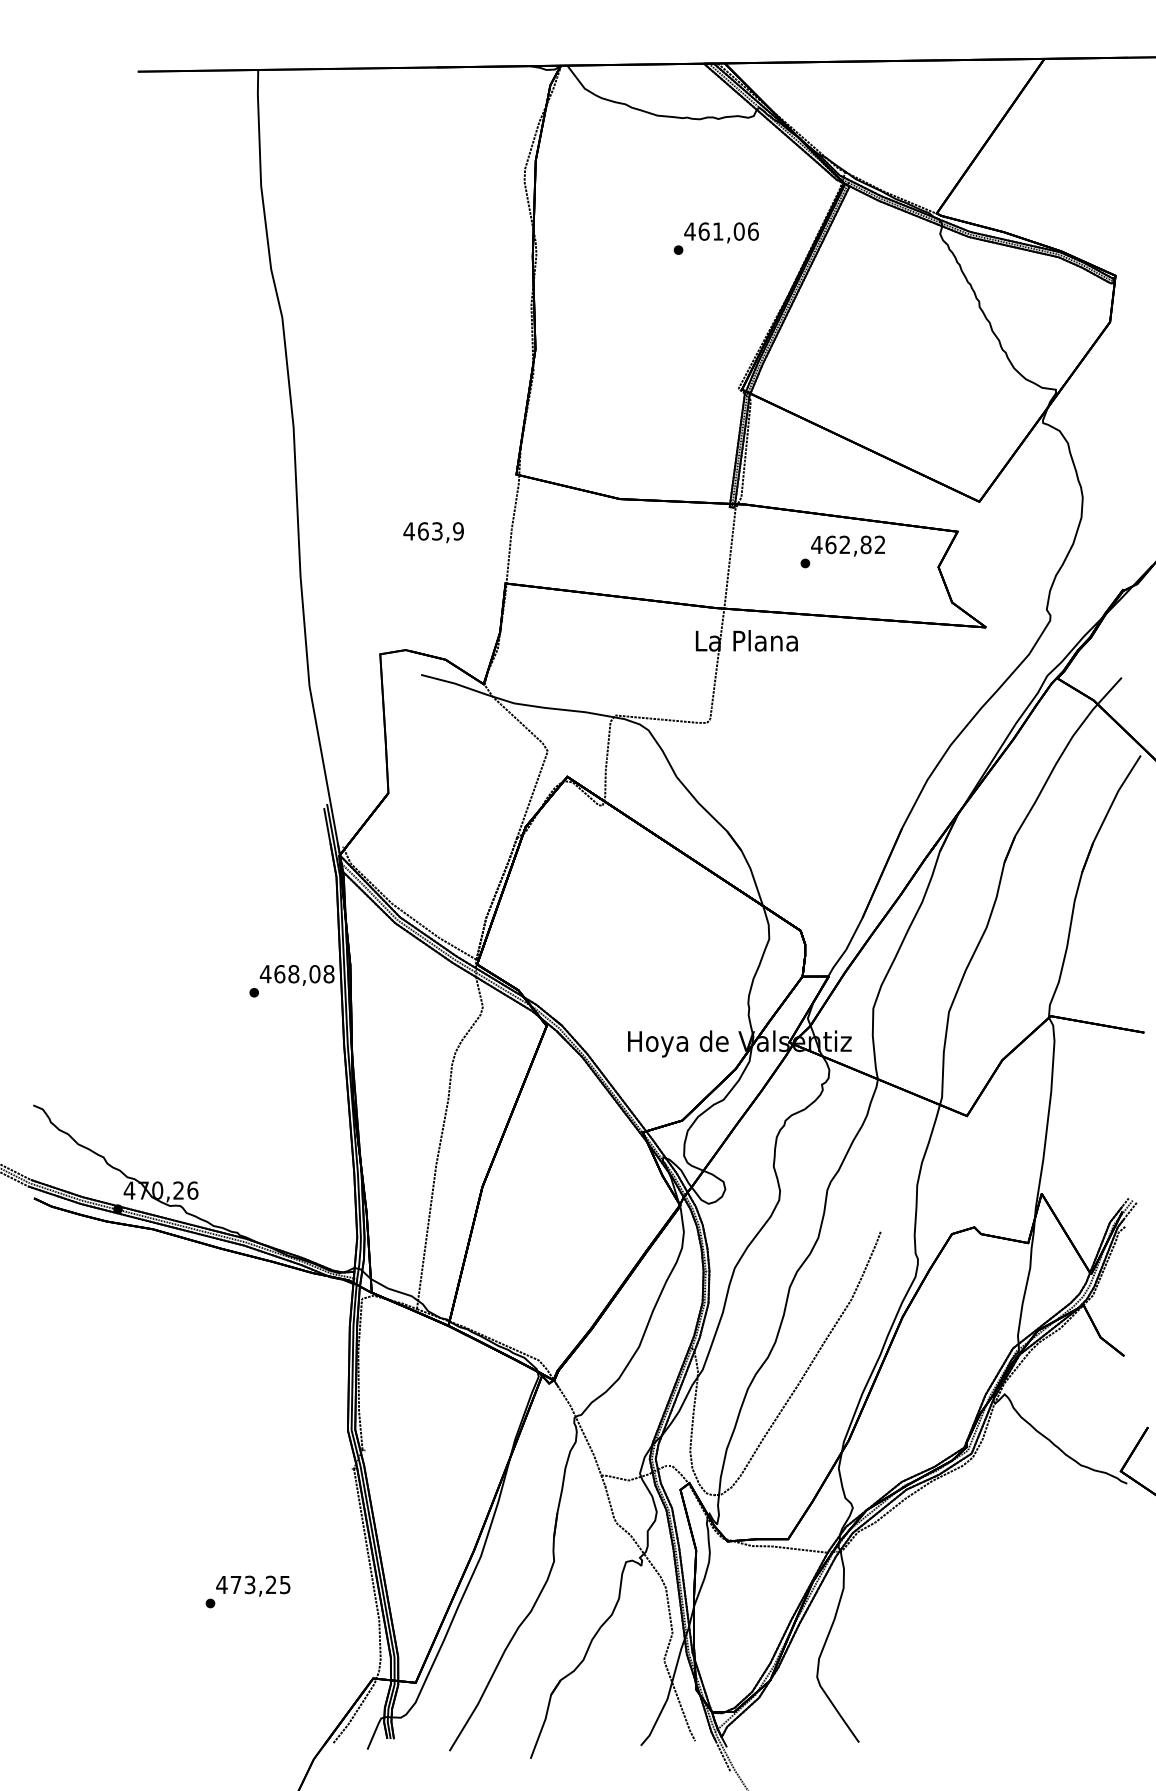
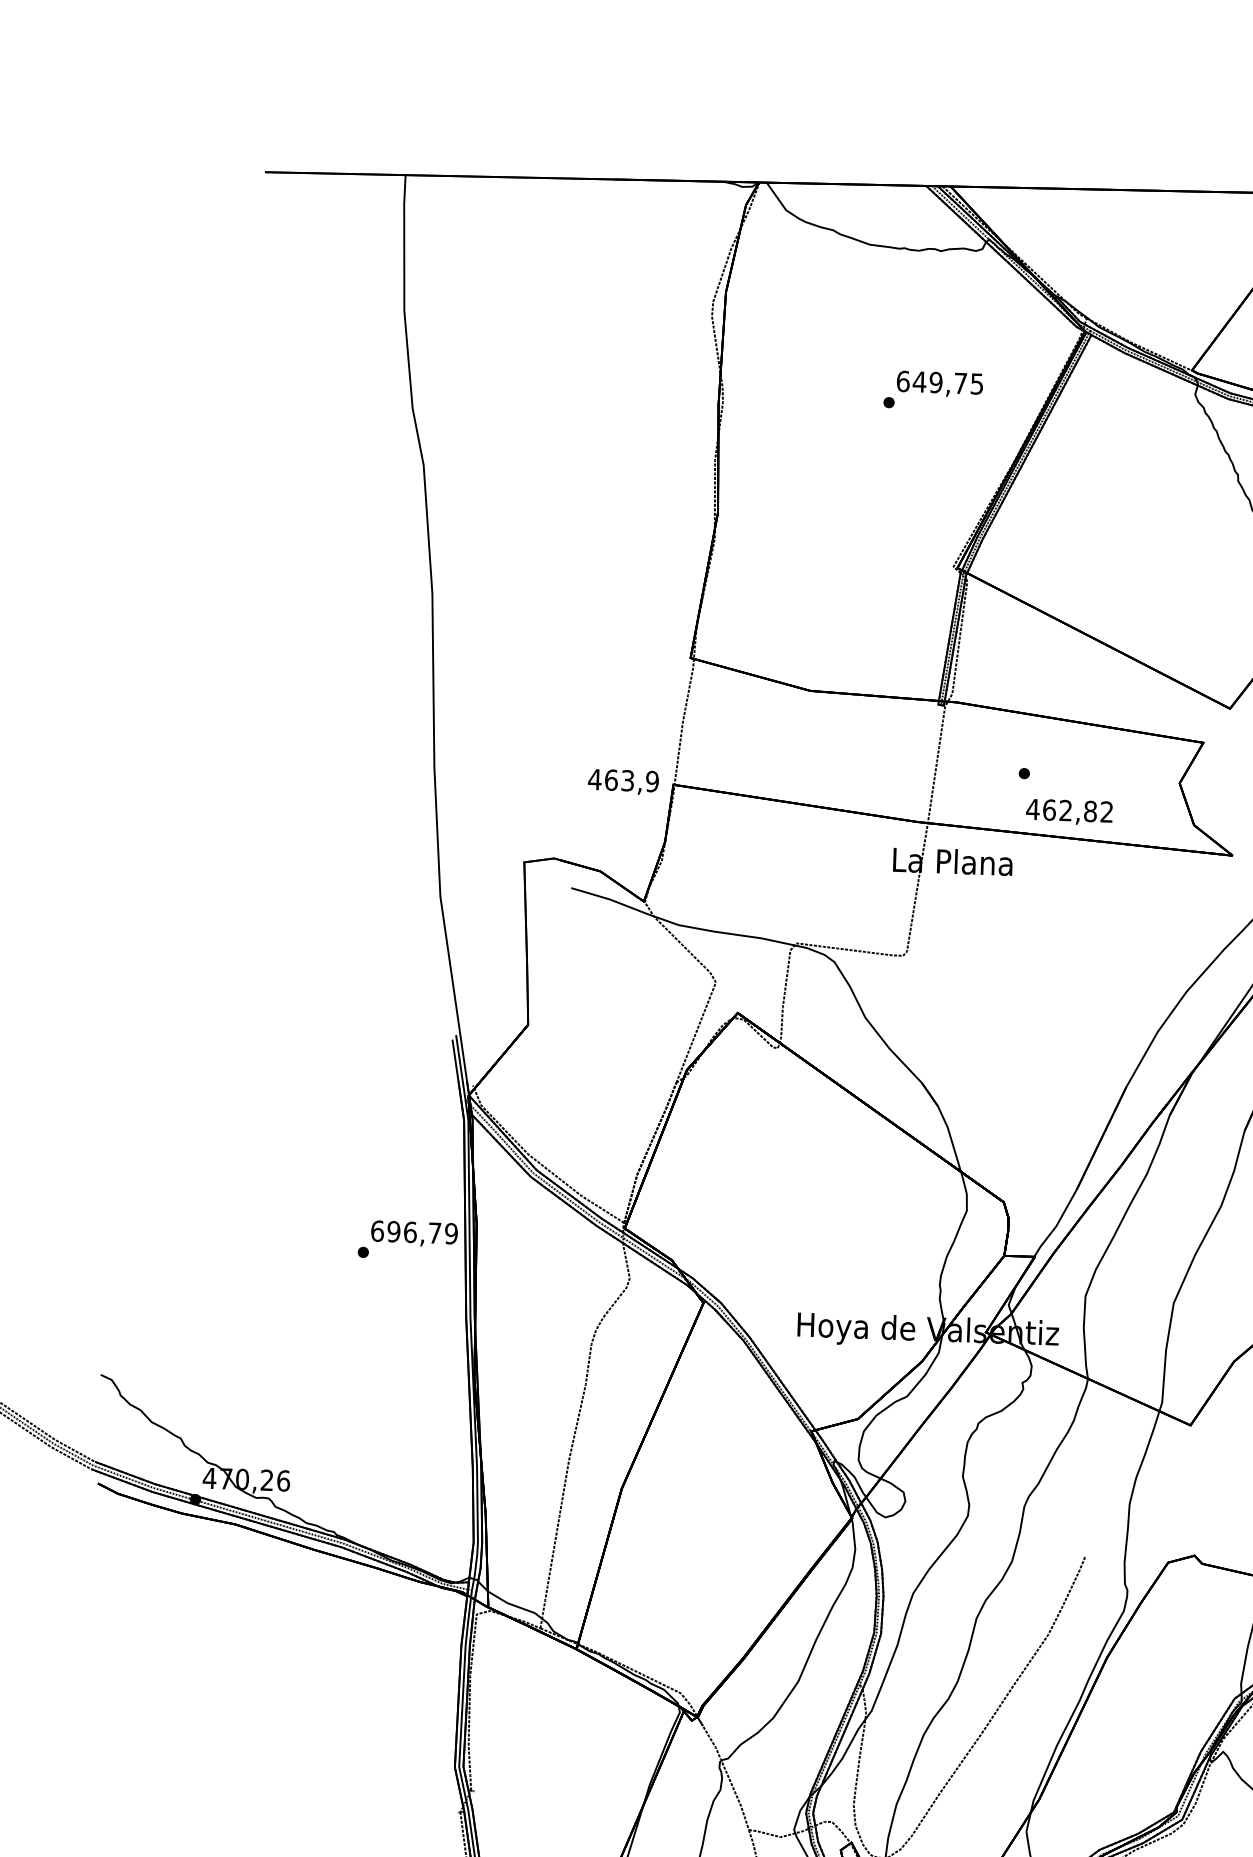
text: (721, 231) -> (939, 382), 461,06 -> 649,75
text: (433, 532) -> (623, 781), moved
text: (847, 545) -> (1068, 811), moved
text: (296, 974) -> (413, 1232), 468,08 -> 696,79

